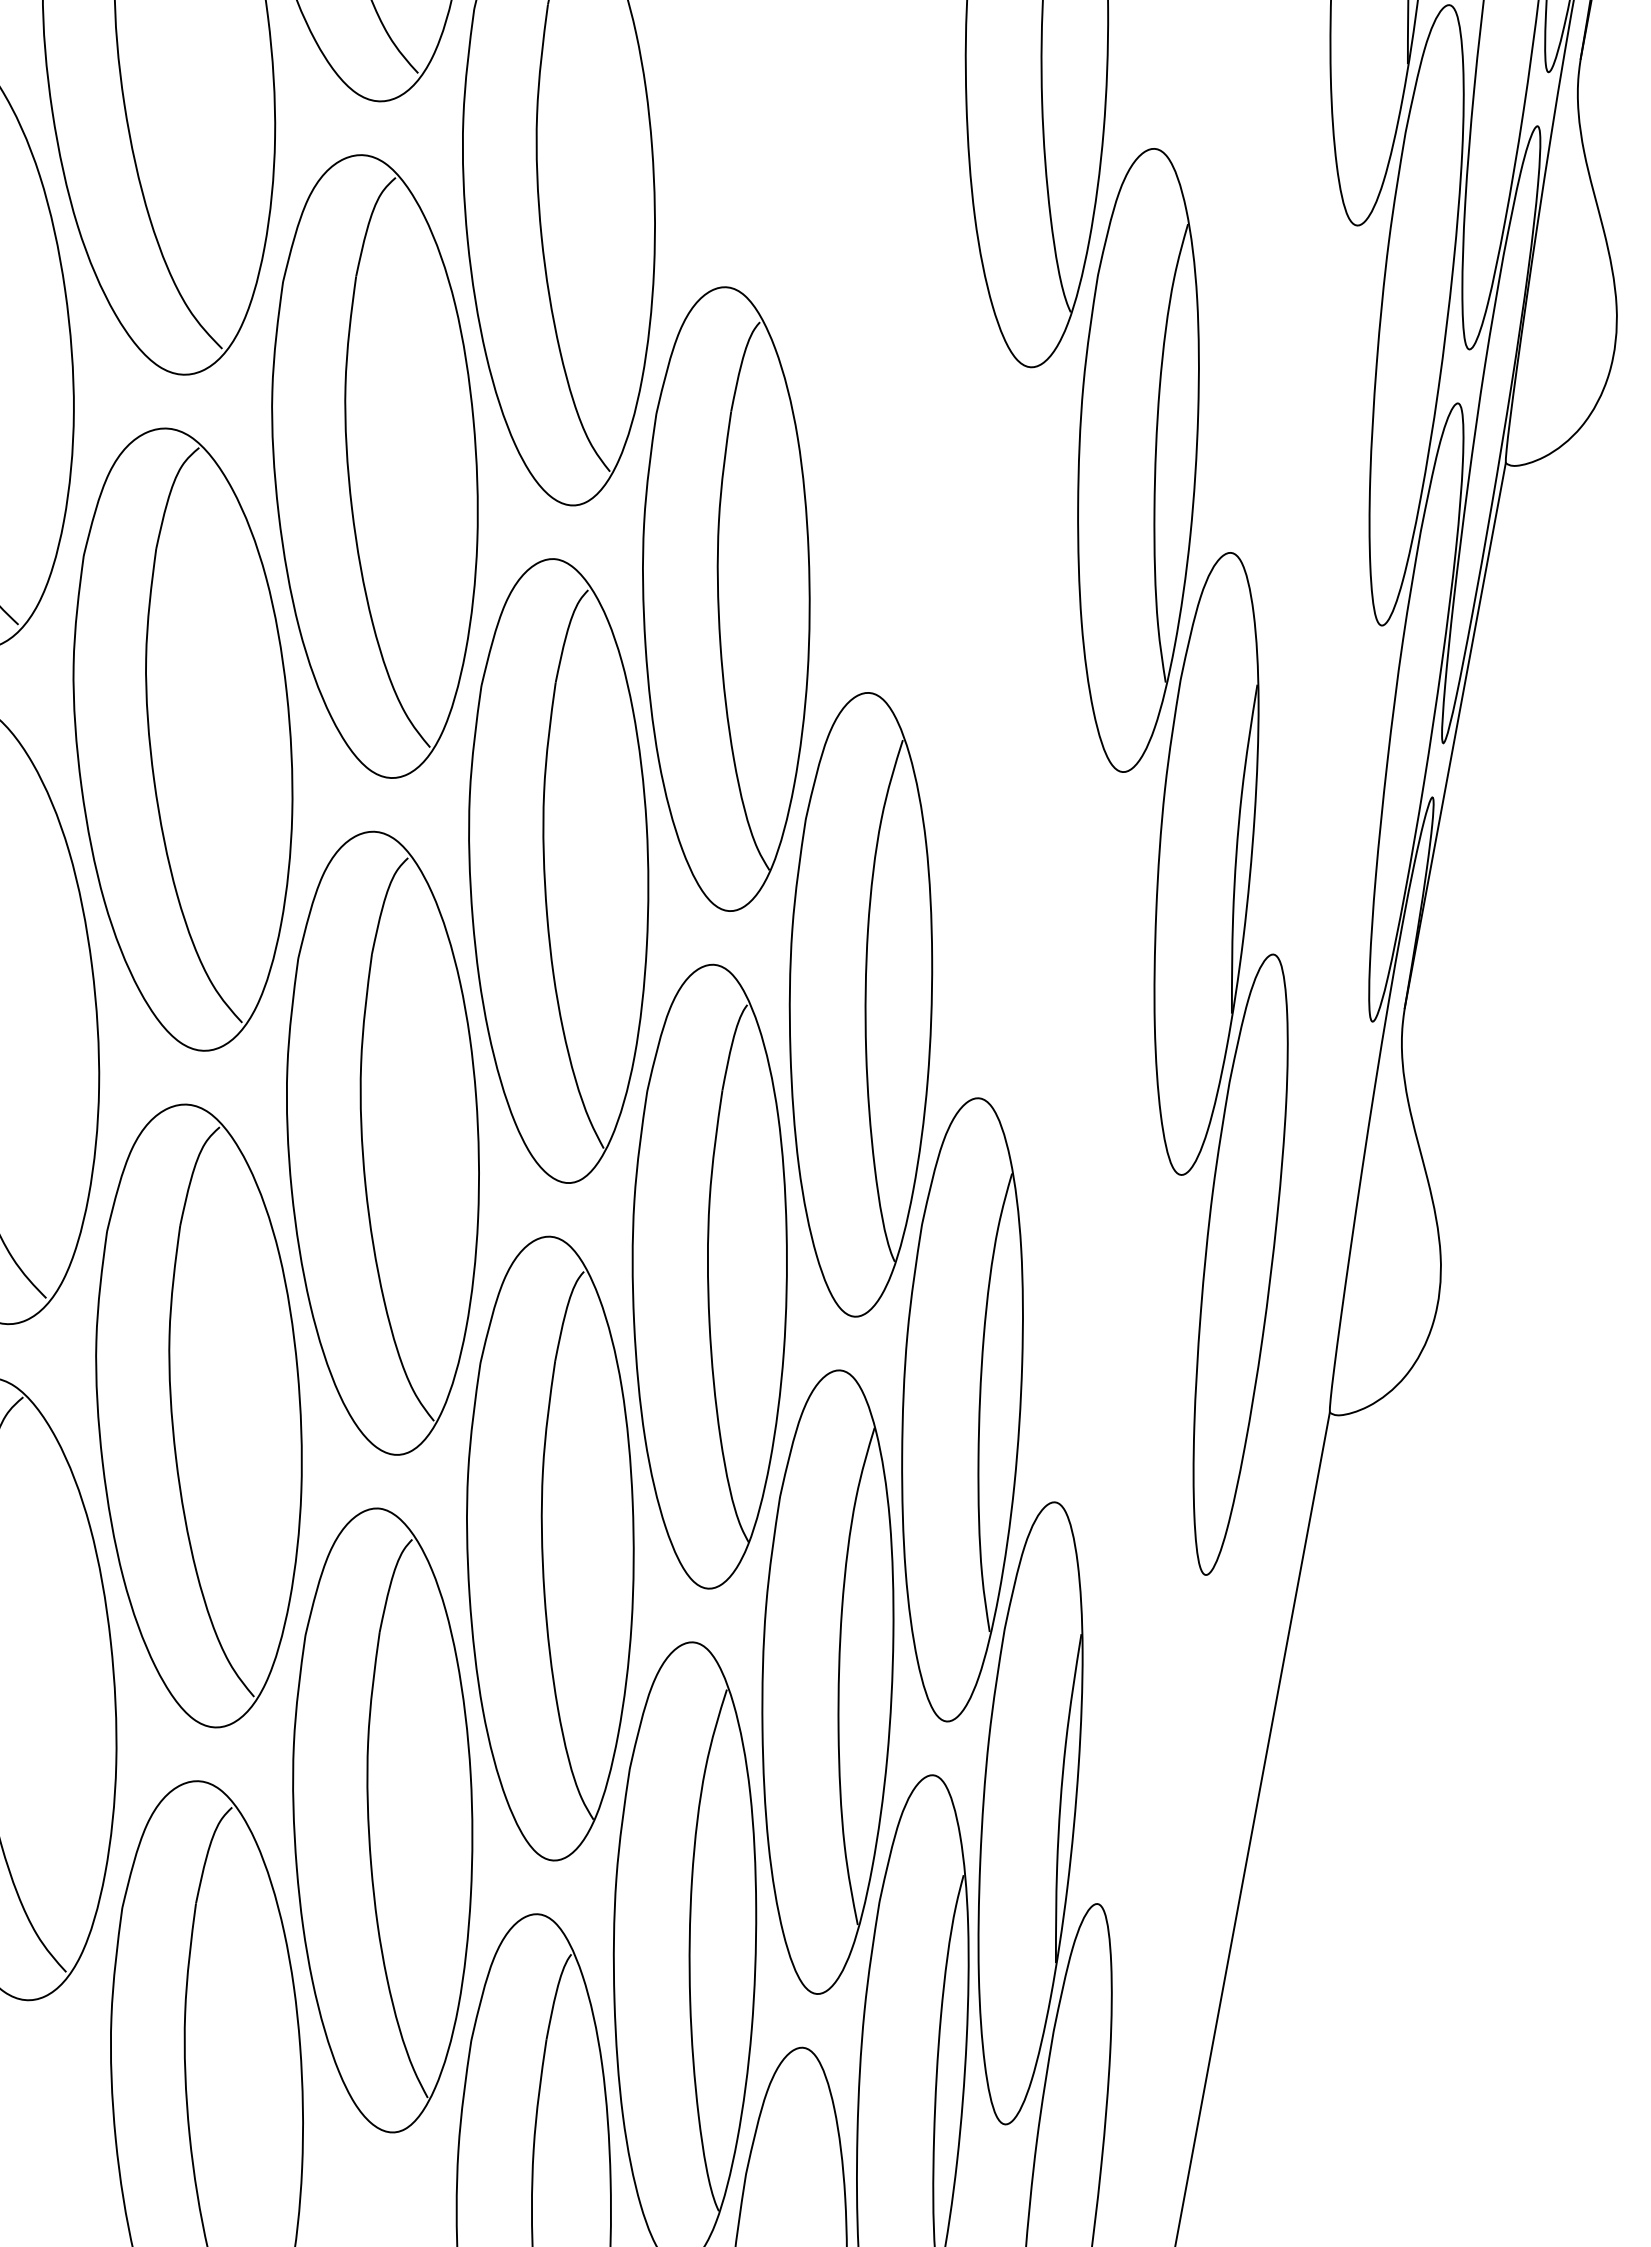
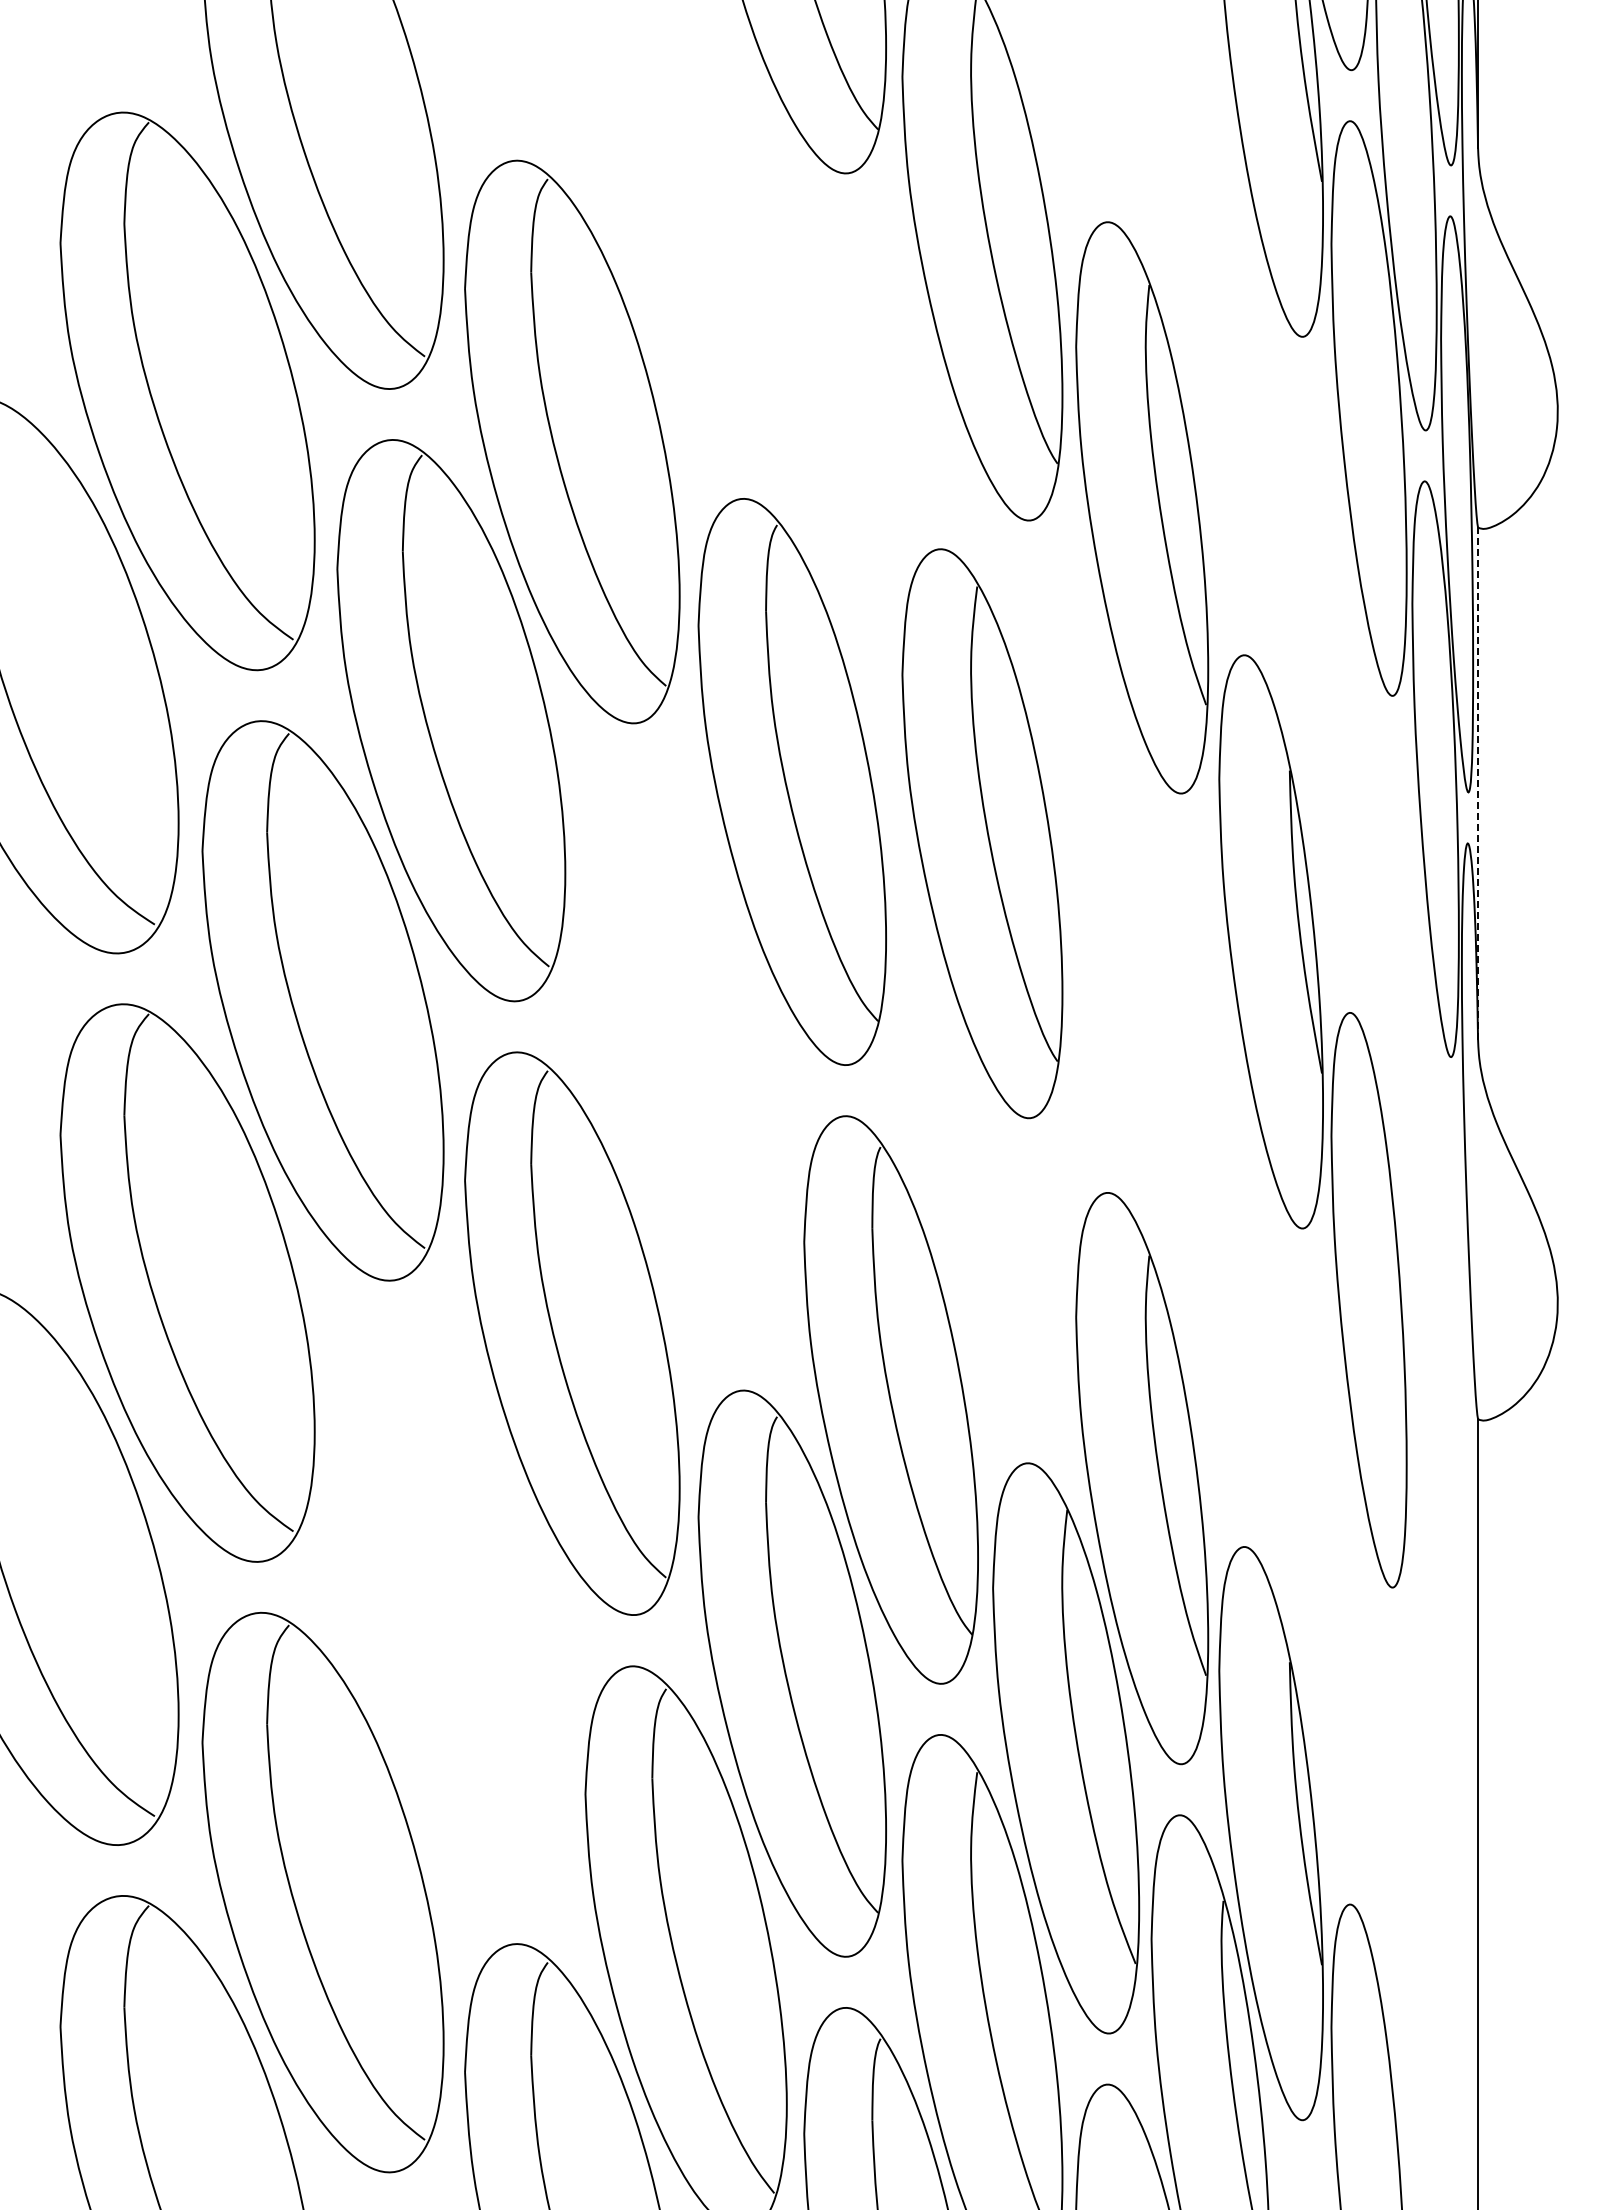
part: (1136, 459) -> (1142, 507), moved
line: (1455, 736) -> (1478, 784), solid -> dashed
part: (557, 869) -> (685, 1056), removed
part: (859, 1004) -> (982, 833), moved
part: (198, 1414) -> (451, 1611), removed

